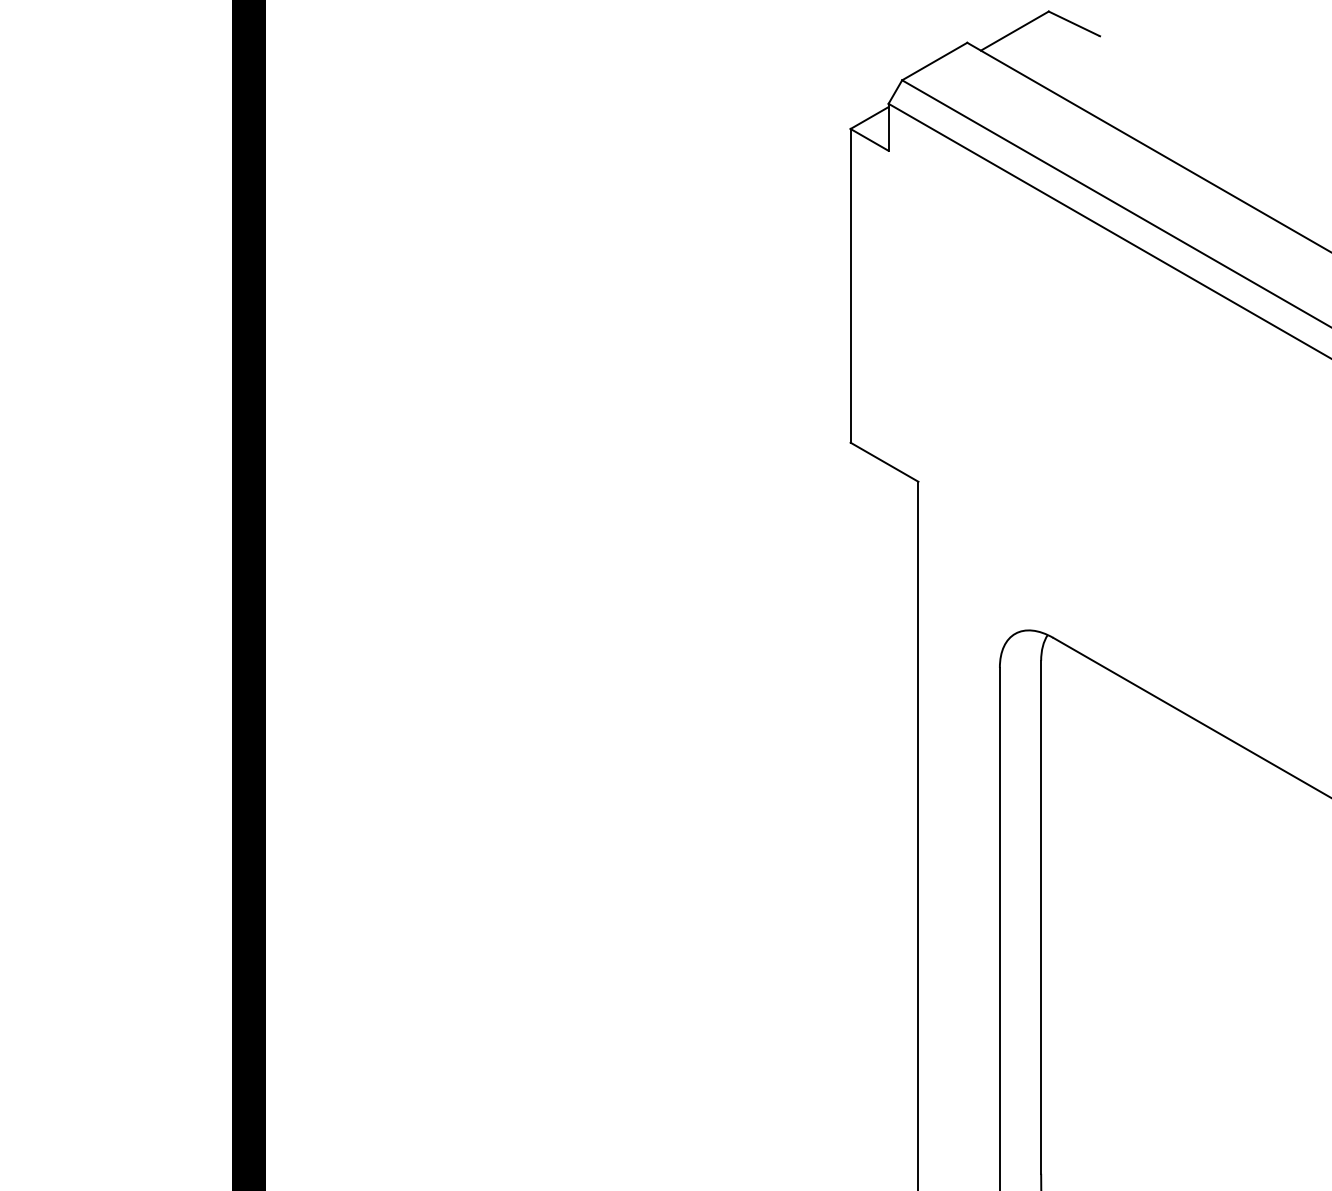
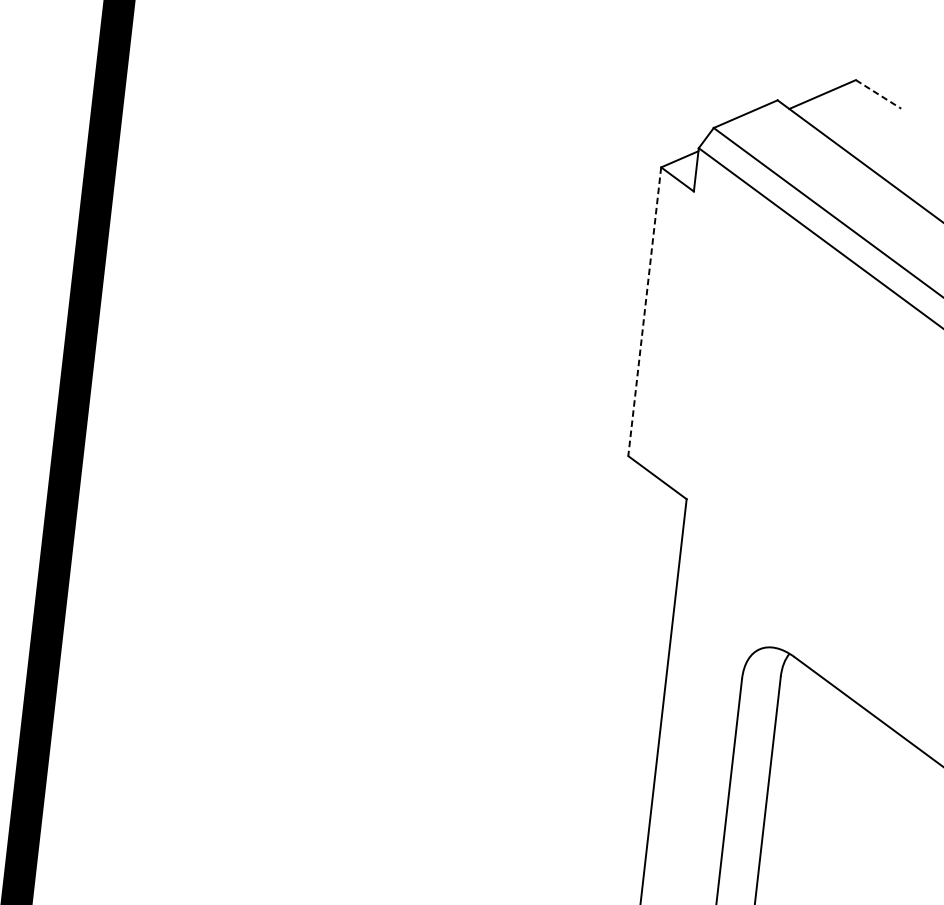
line: (1073, 23) -> (877, 93), solid -> dashed
line: (850, 285) -> (644, 311), solid -> dashed

